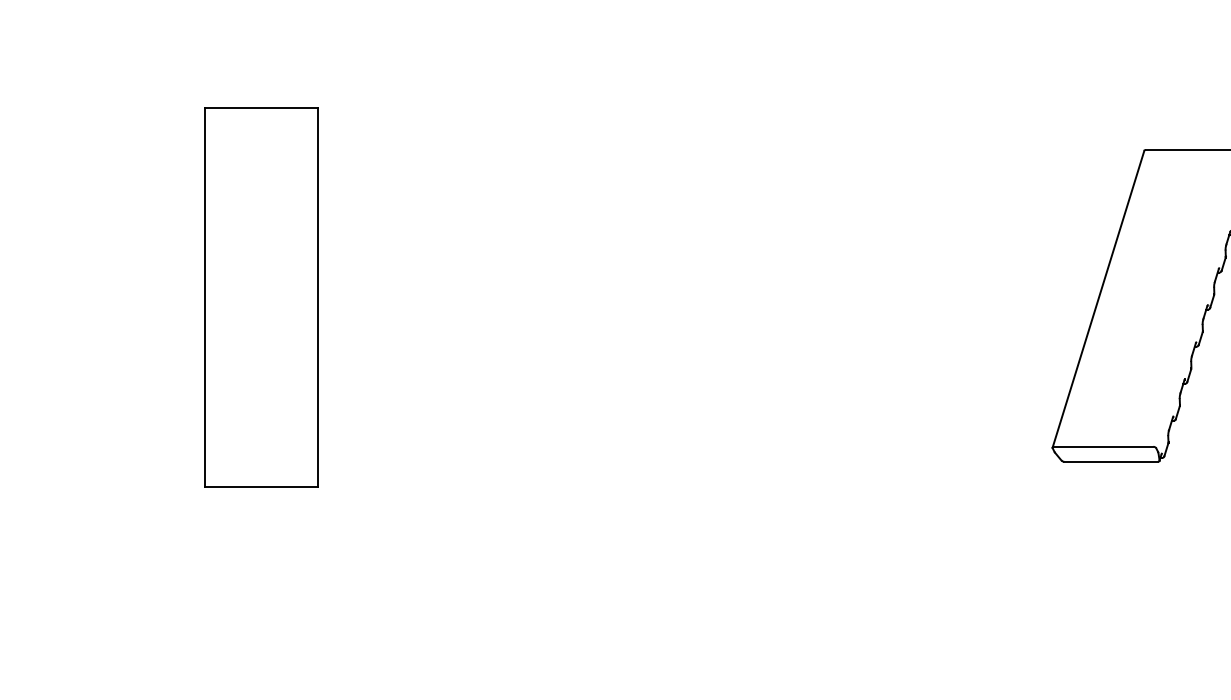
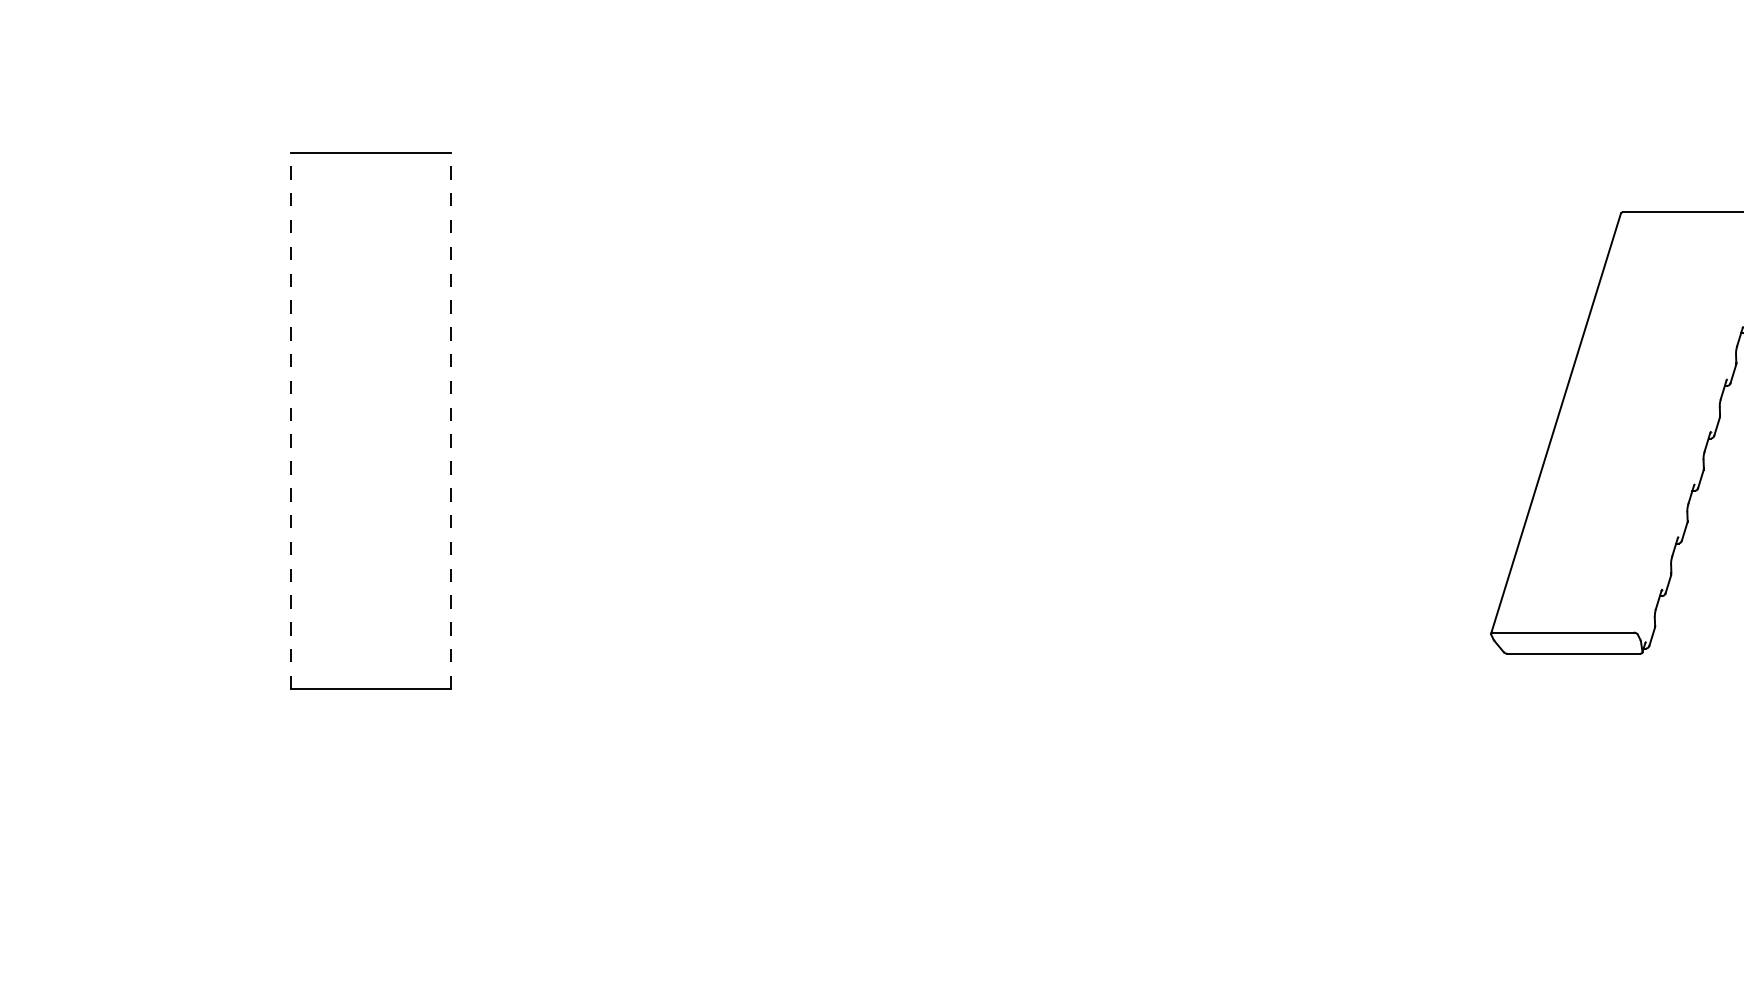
line: (205, 297) -> (291, 420), solid -> dashed
line: (317, 297) -> (450, 420), solid -> dashed

